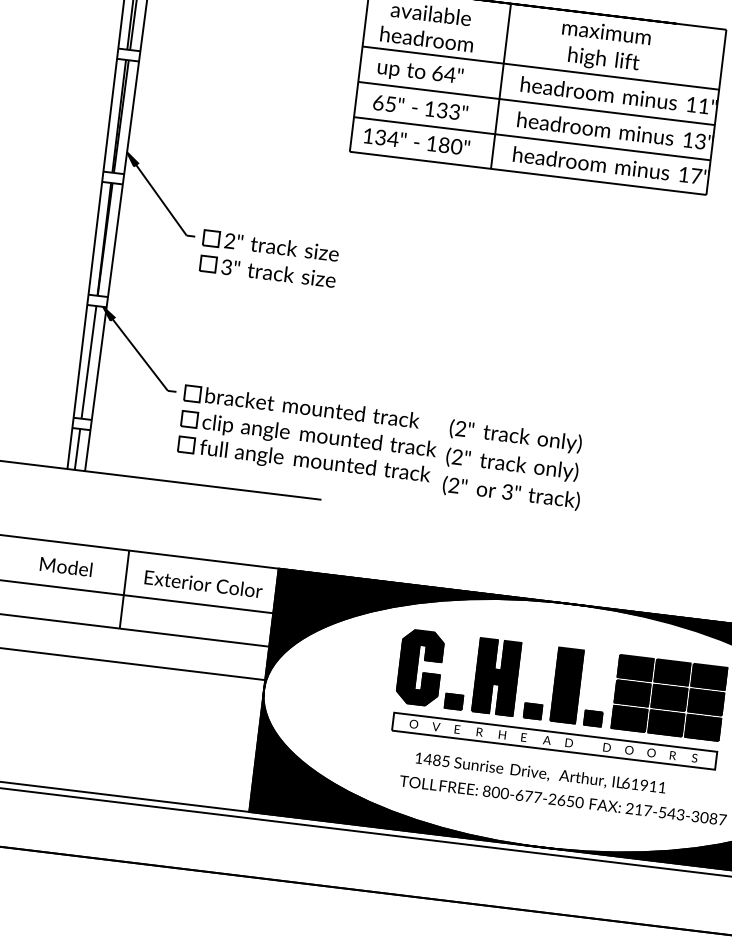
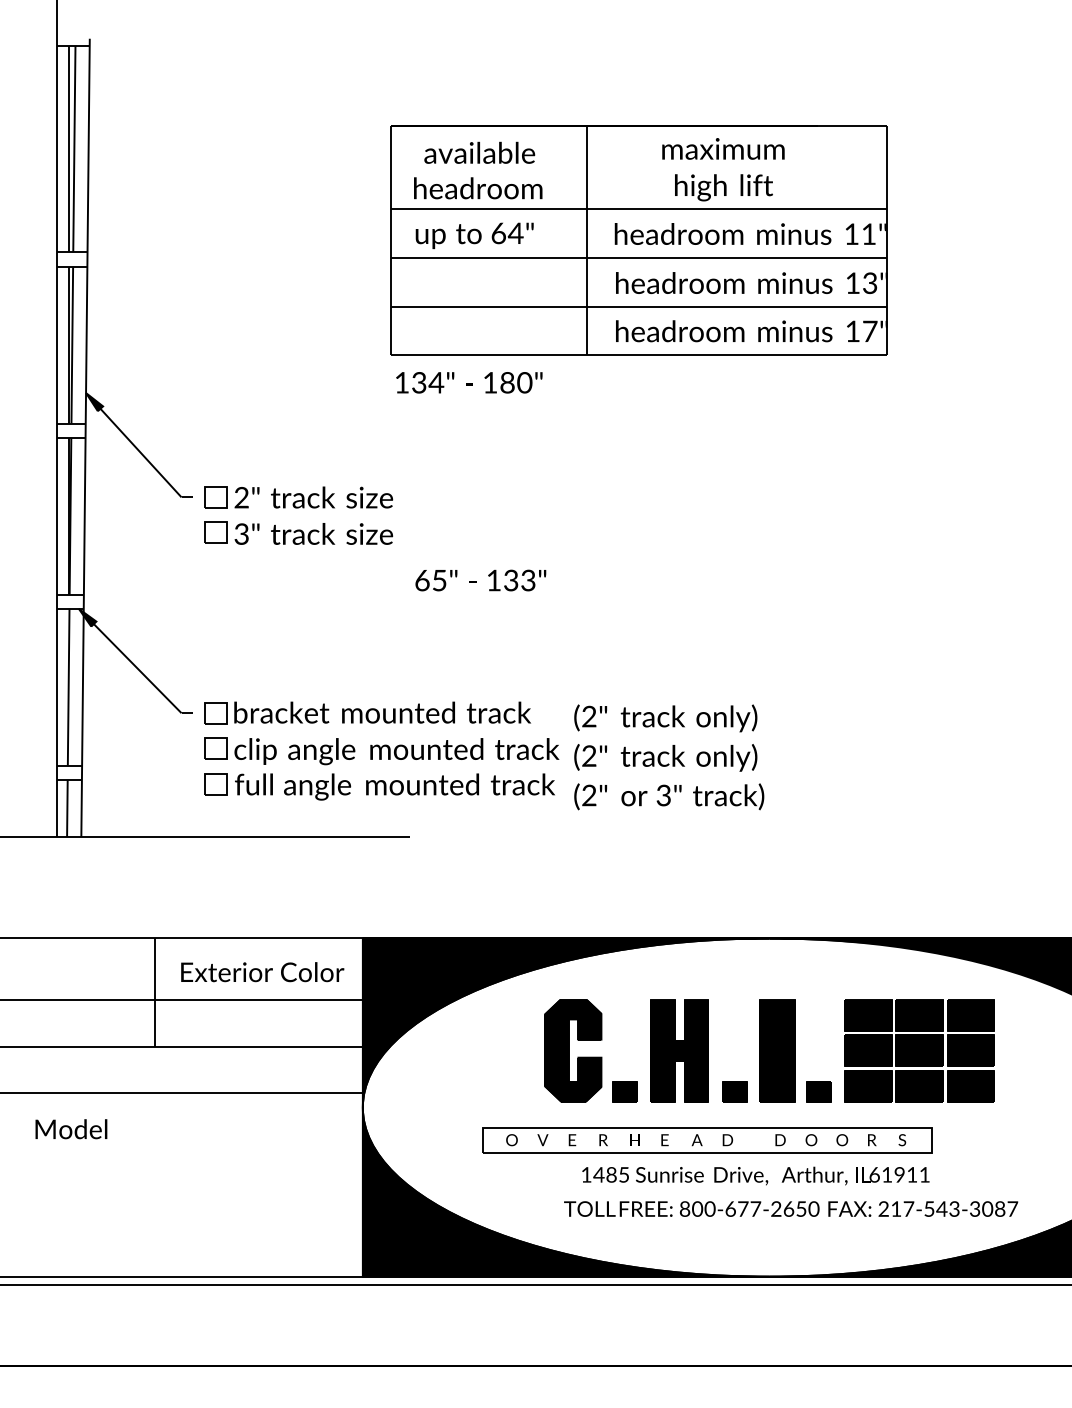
text: (420, 107) -> (480, 580), moved
text: (416, 141) -> (469, 382), moved
text: (66, 567) -> (71, 1129), moved
part: (554, 741) -> (707, 1140), moved

